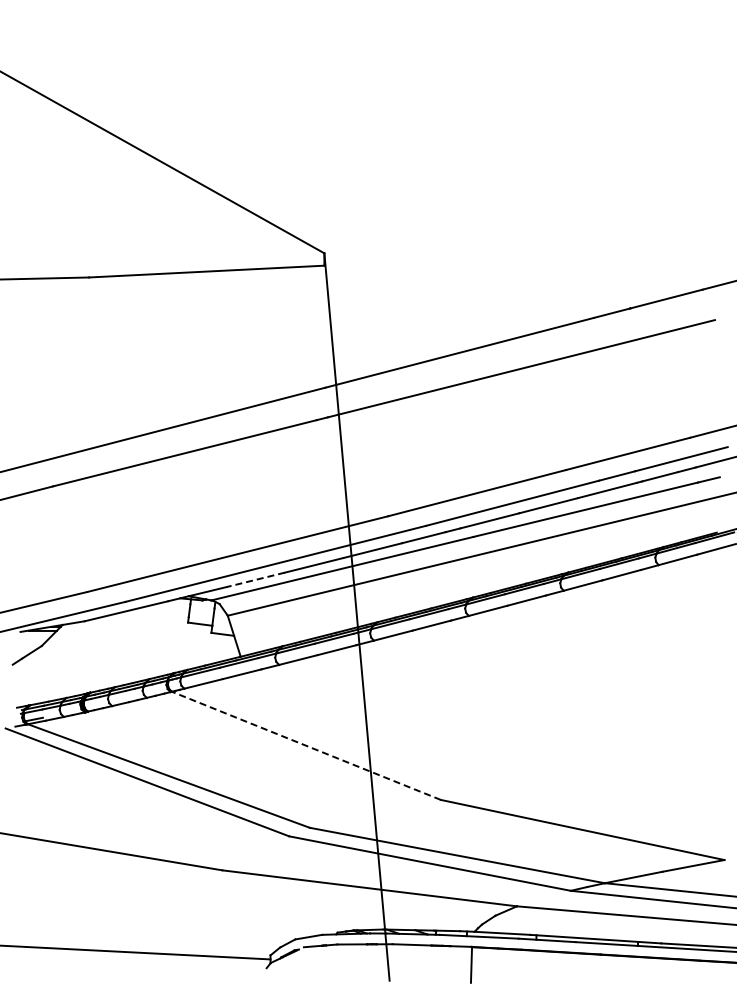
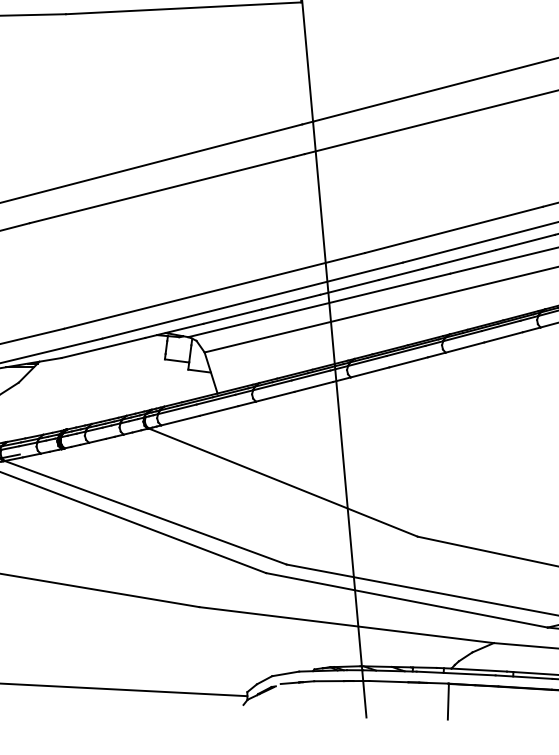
line: (255, 579) -> (232, 316), dashed -> solid
line: (306, 745) -> (283, 482), dashed -> solid

